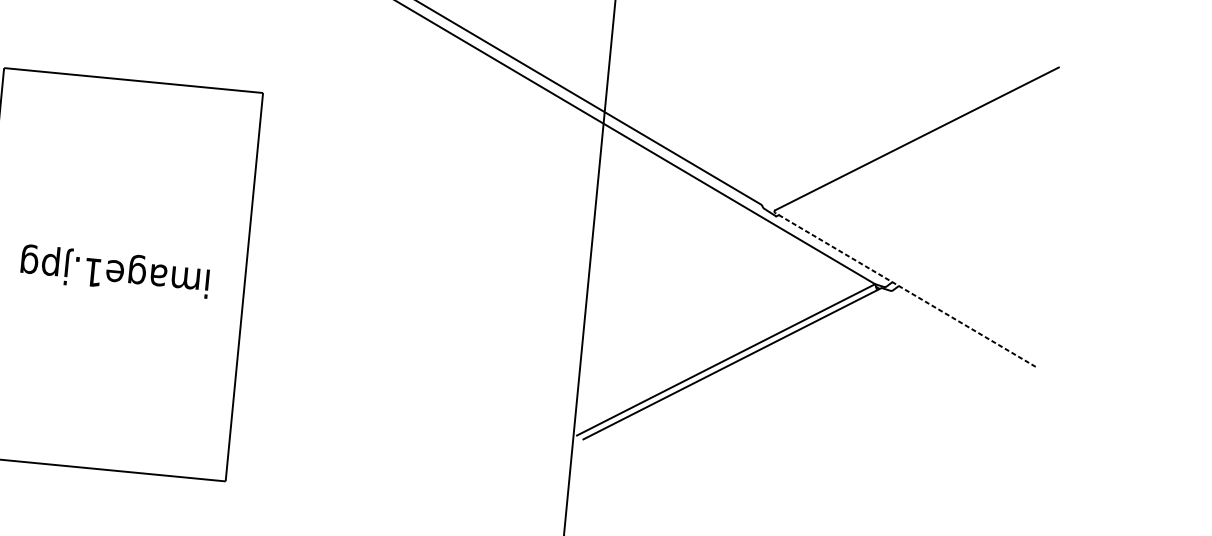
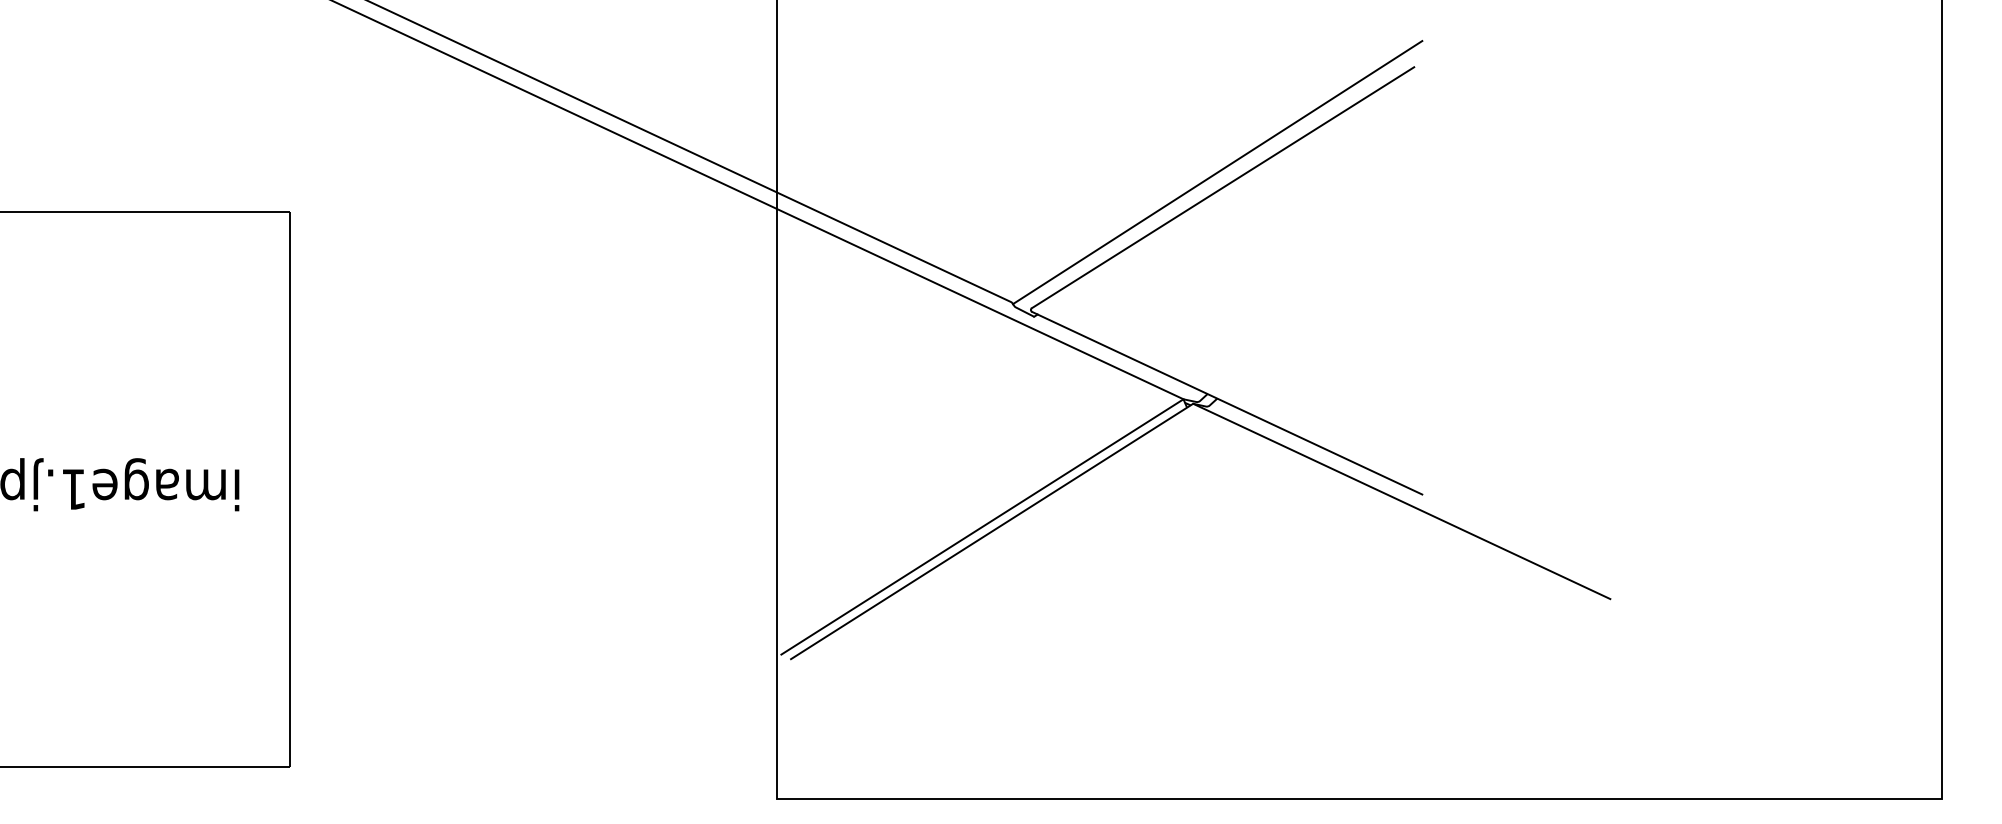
line: (914, 127) -> (1217, 172), added
line: (904, 290) -> (1226, 403), dashed -> solid
line: (1020, 370) -> (1401, 501), added

